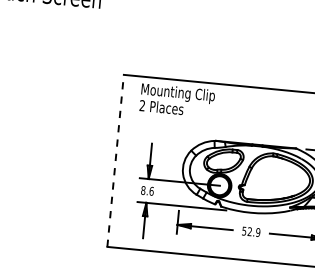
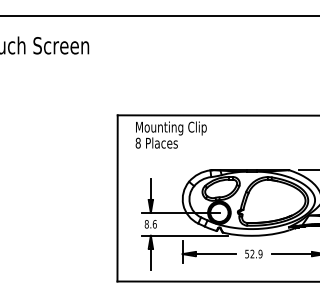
text: (141, 104) -> (137, 142), 2 -> 8
line: (115, 159) -> (117, 197), dashed -> solid

